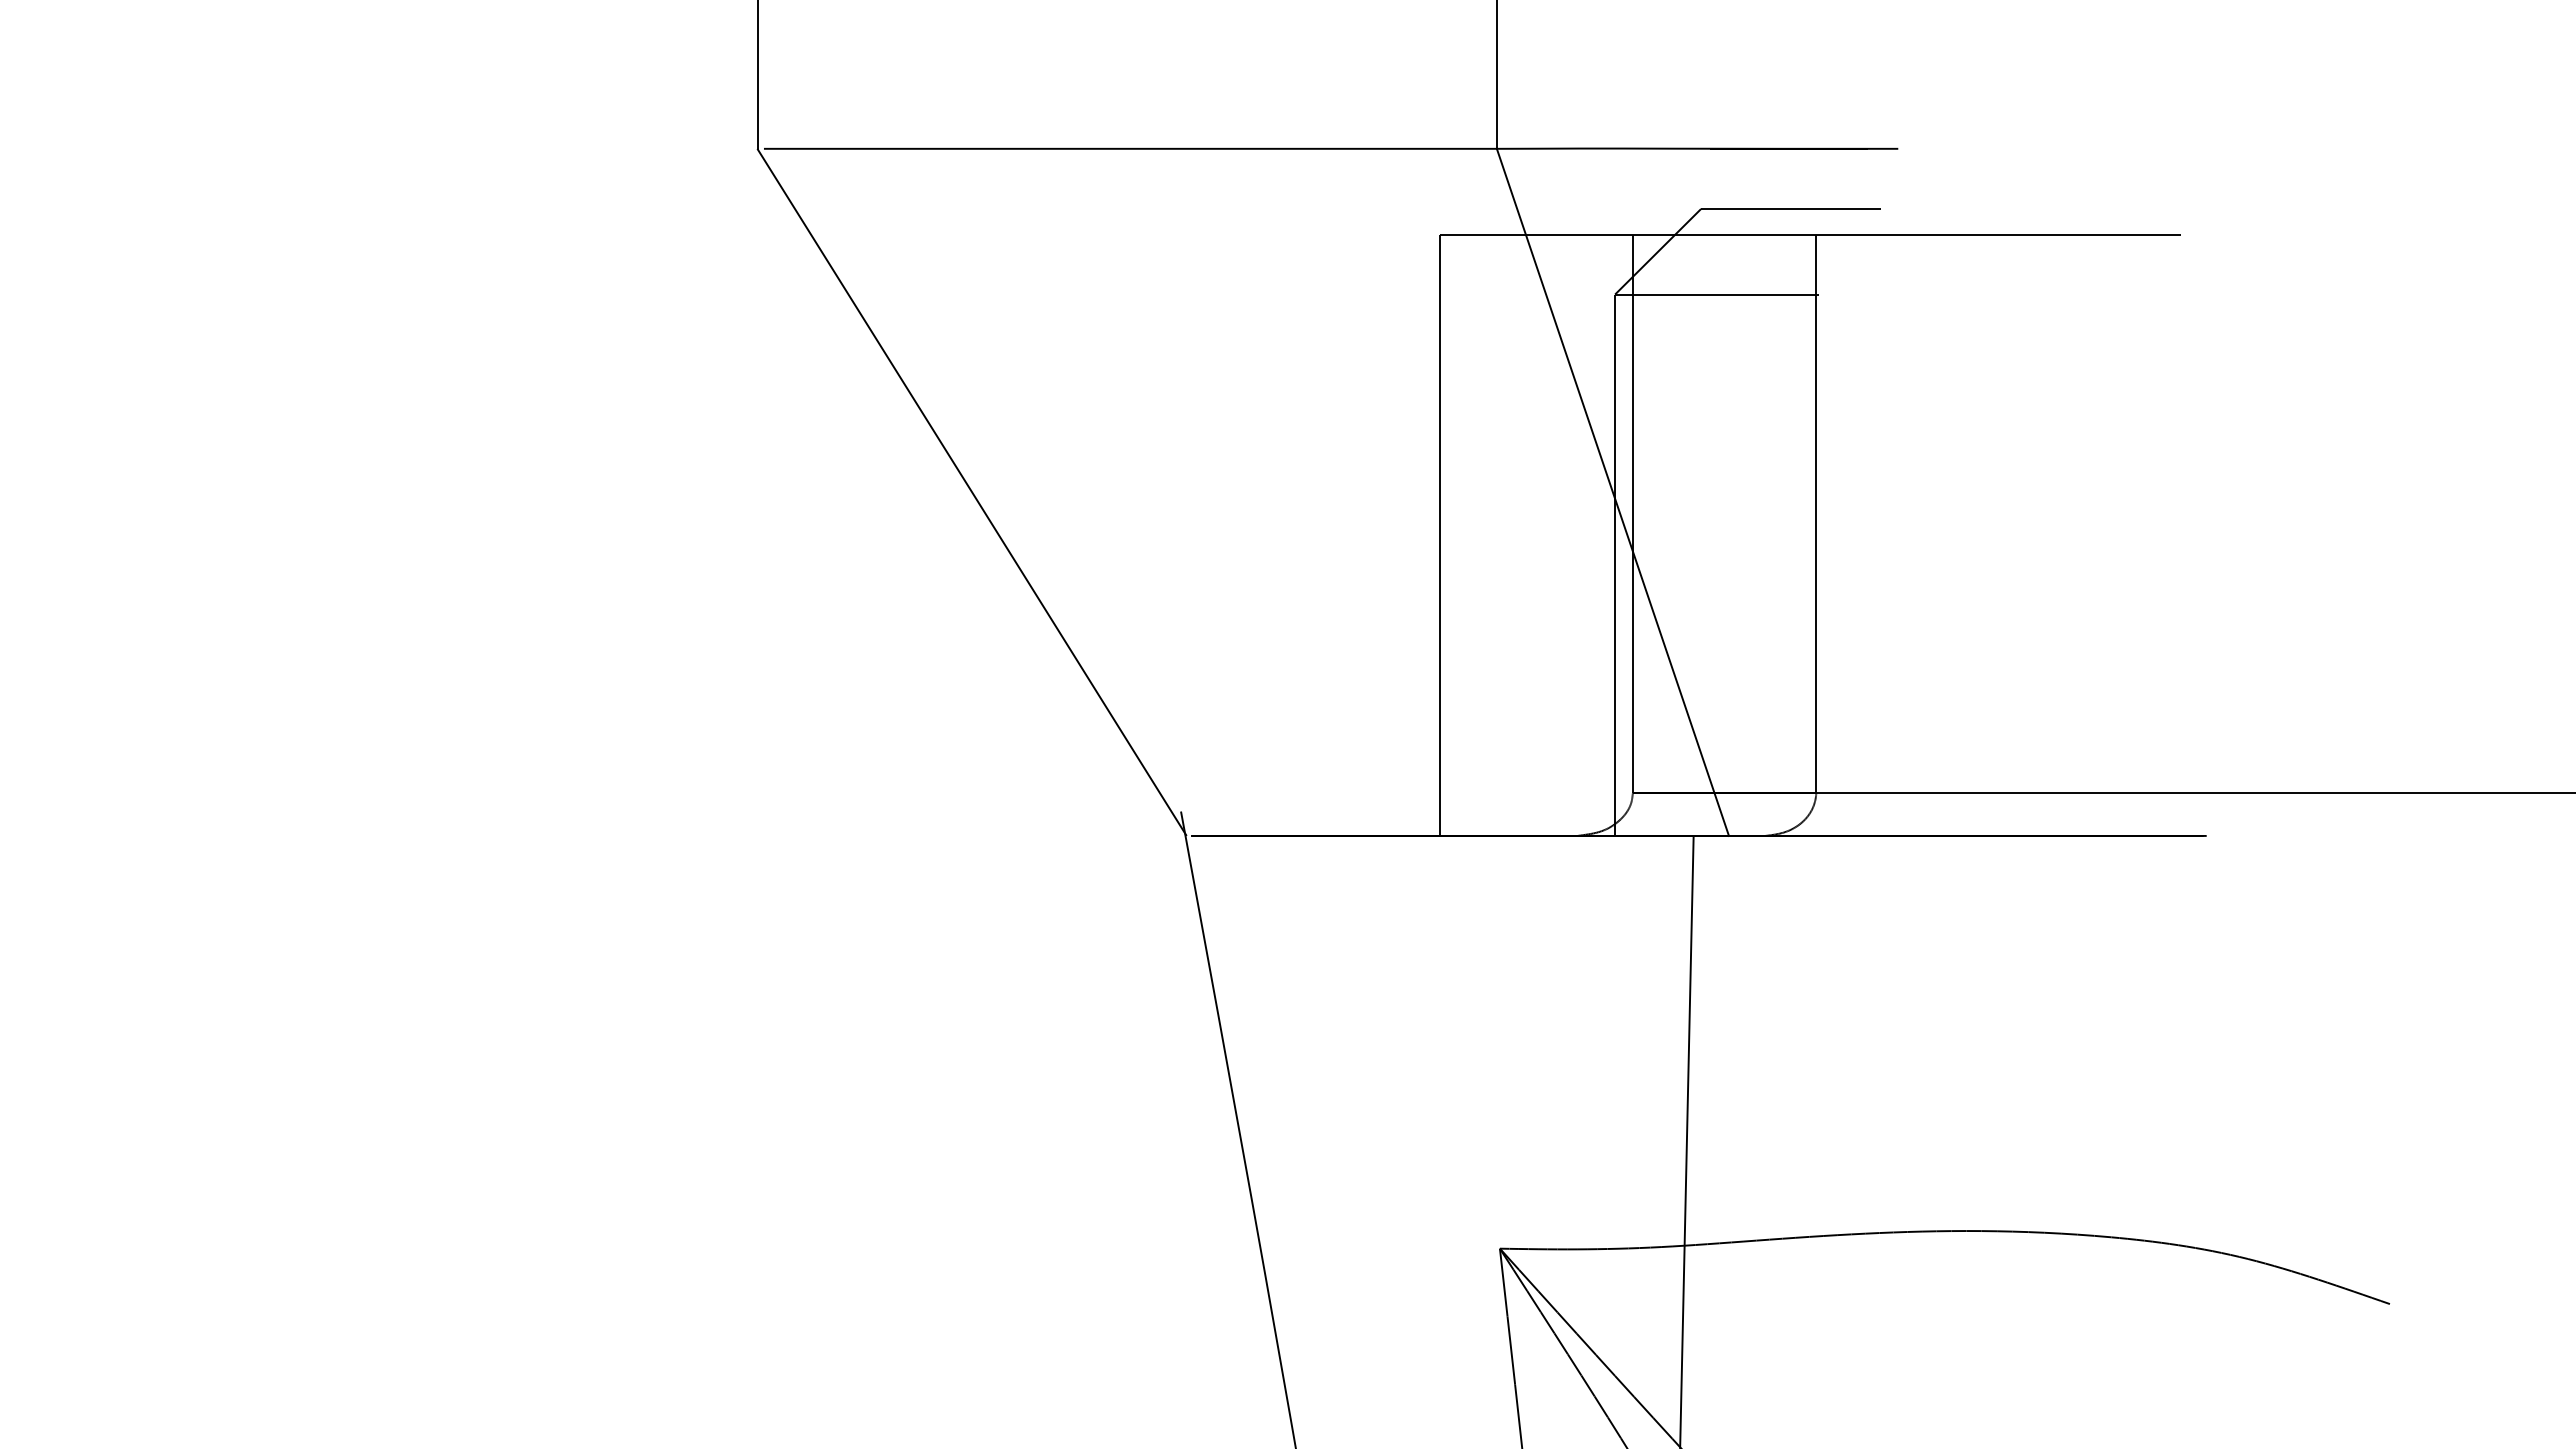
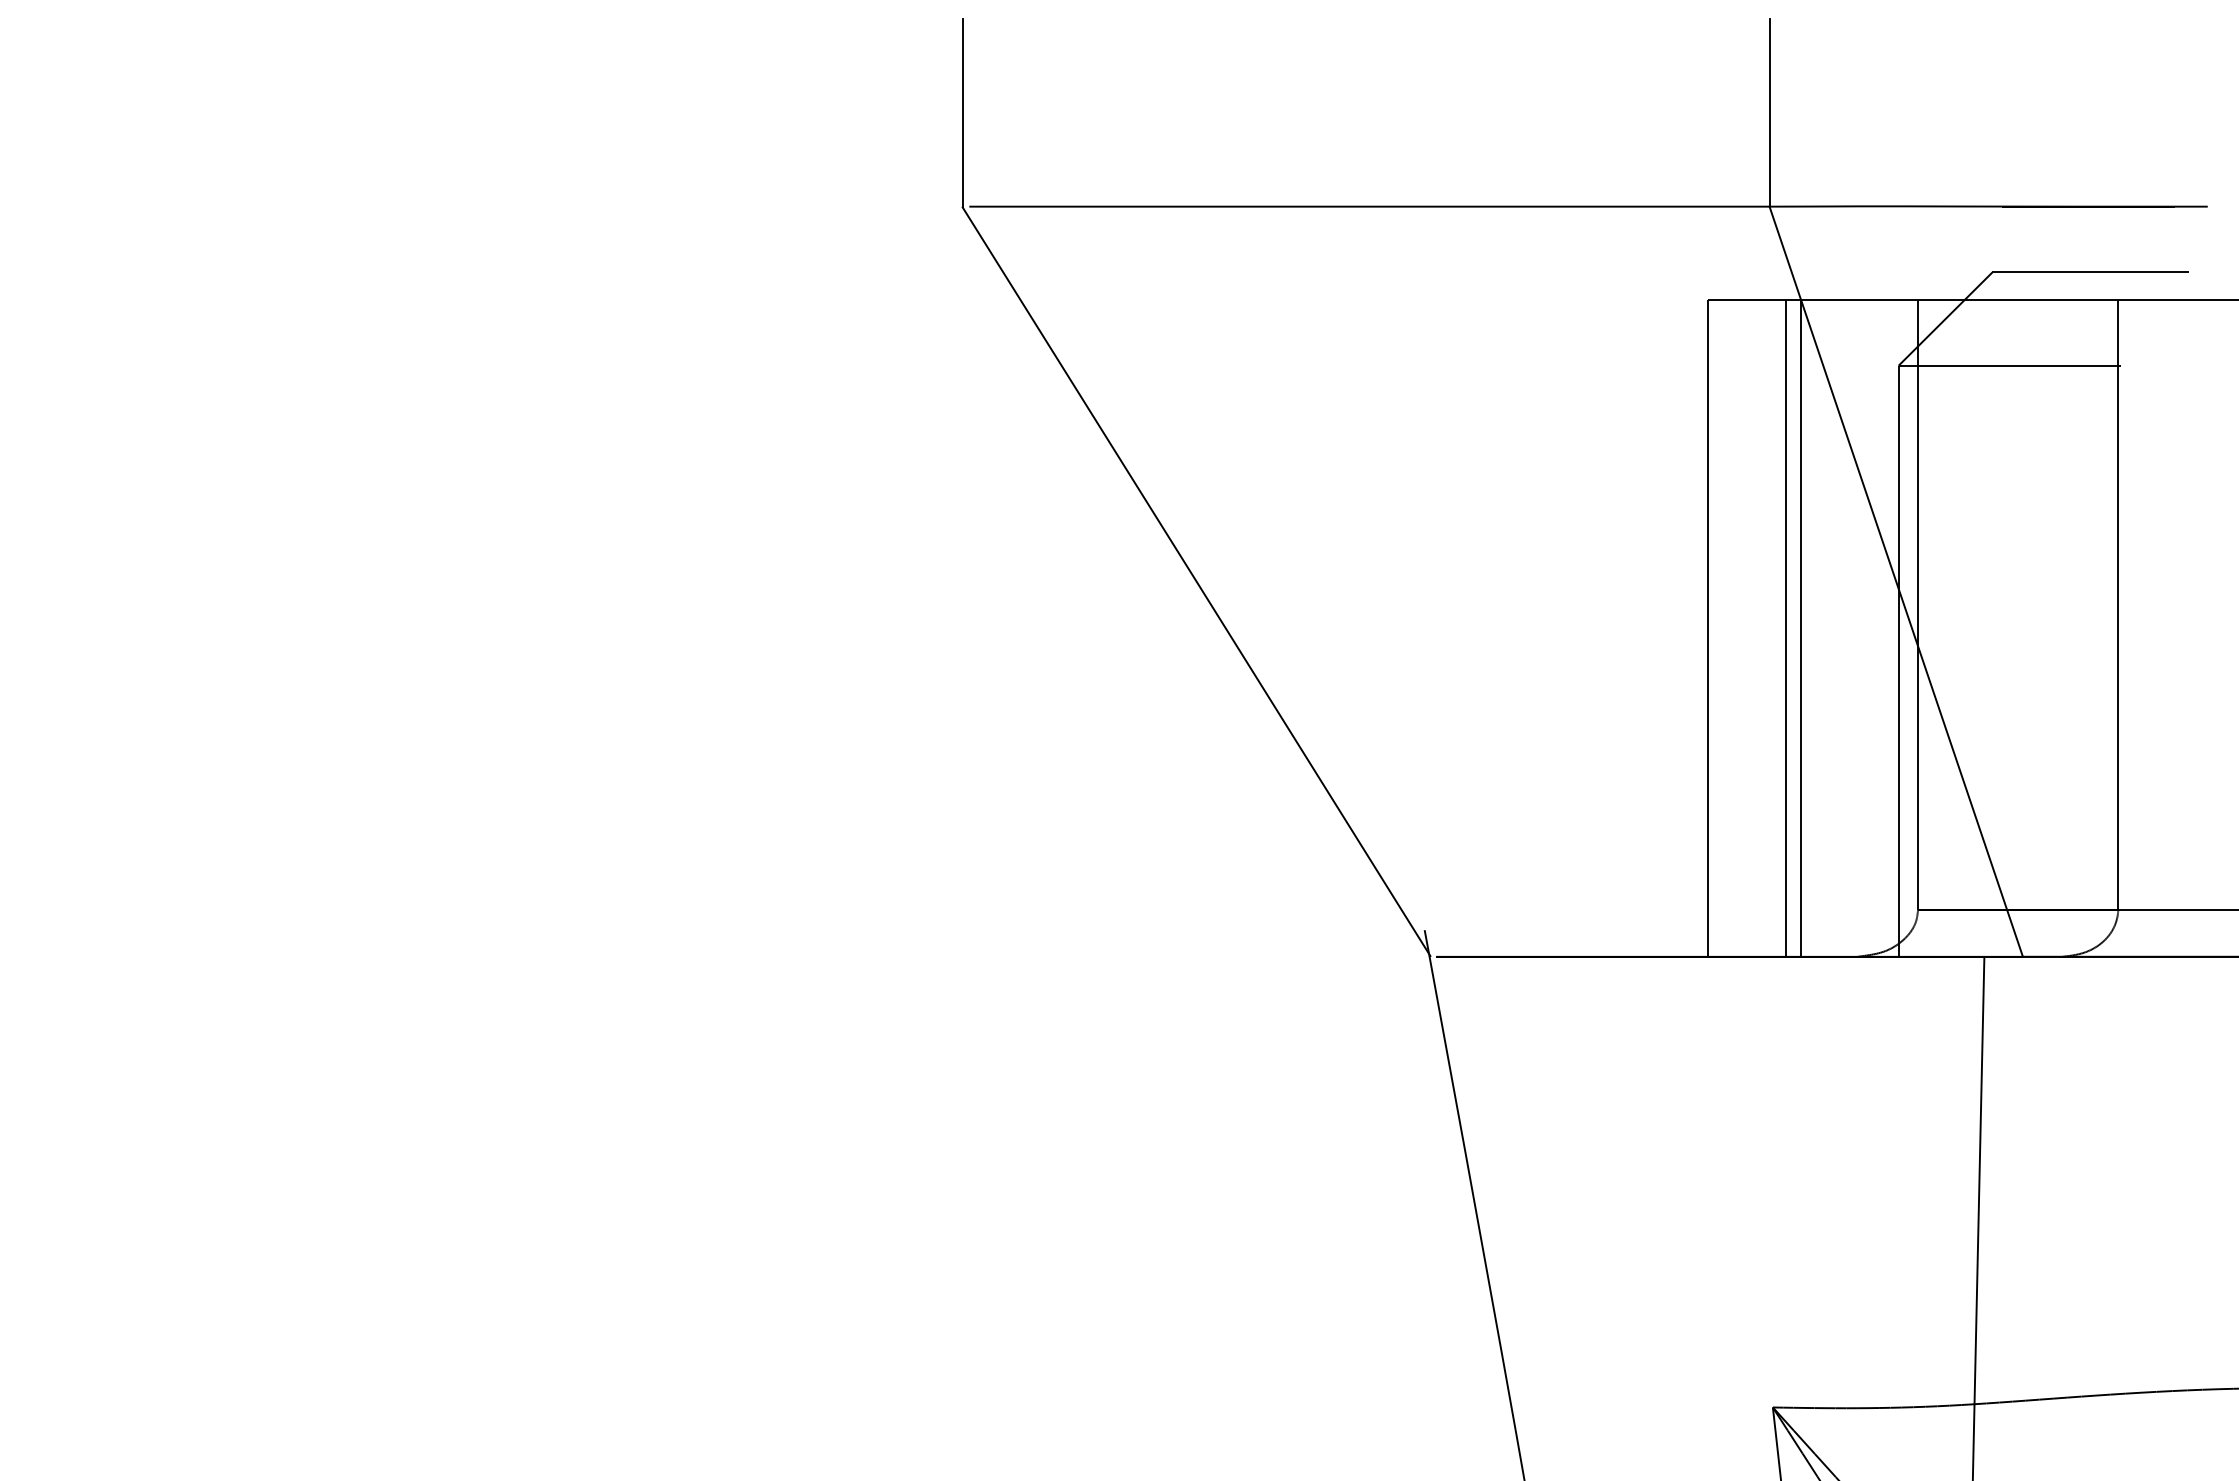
line: (1512, 534) -> (1786, 627), added
line: (1525, 534) -> (1800, 627), added

